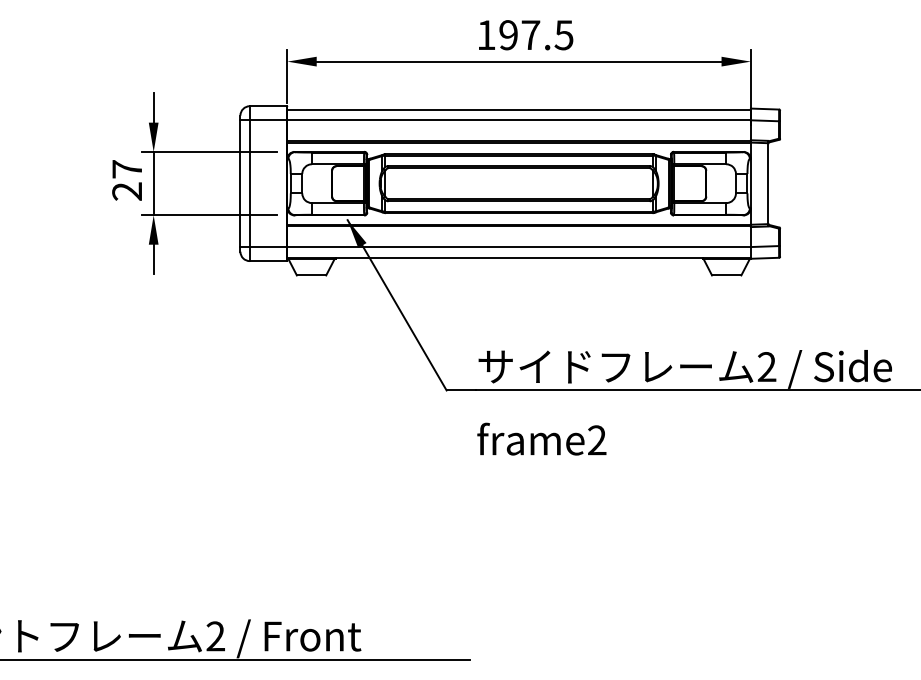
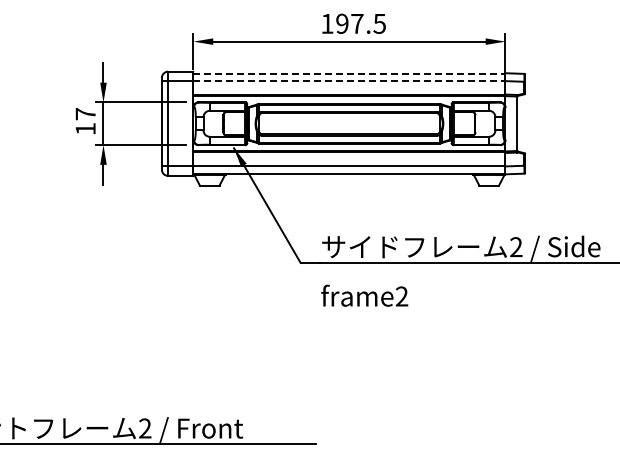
line: (519, 110) -> (349, 74), solid -> dashed
line: (519, 120) -> (349, 81), solid -> dashed
text: (126, 192) -> (85, 129), 27 -> 17

